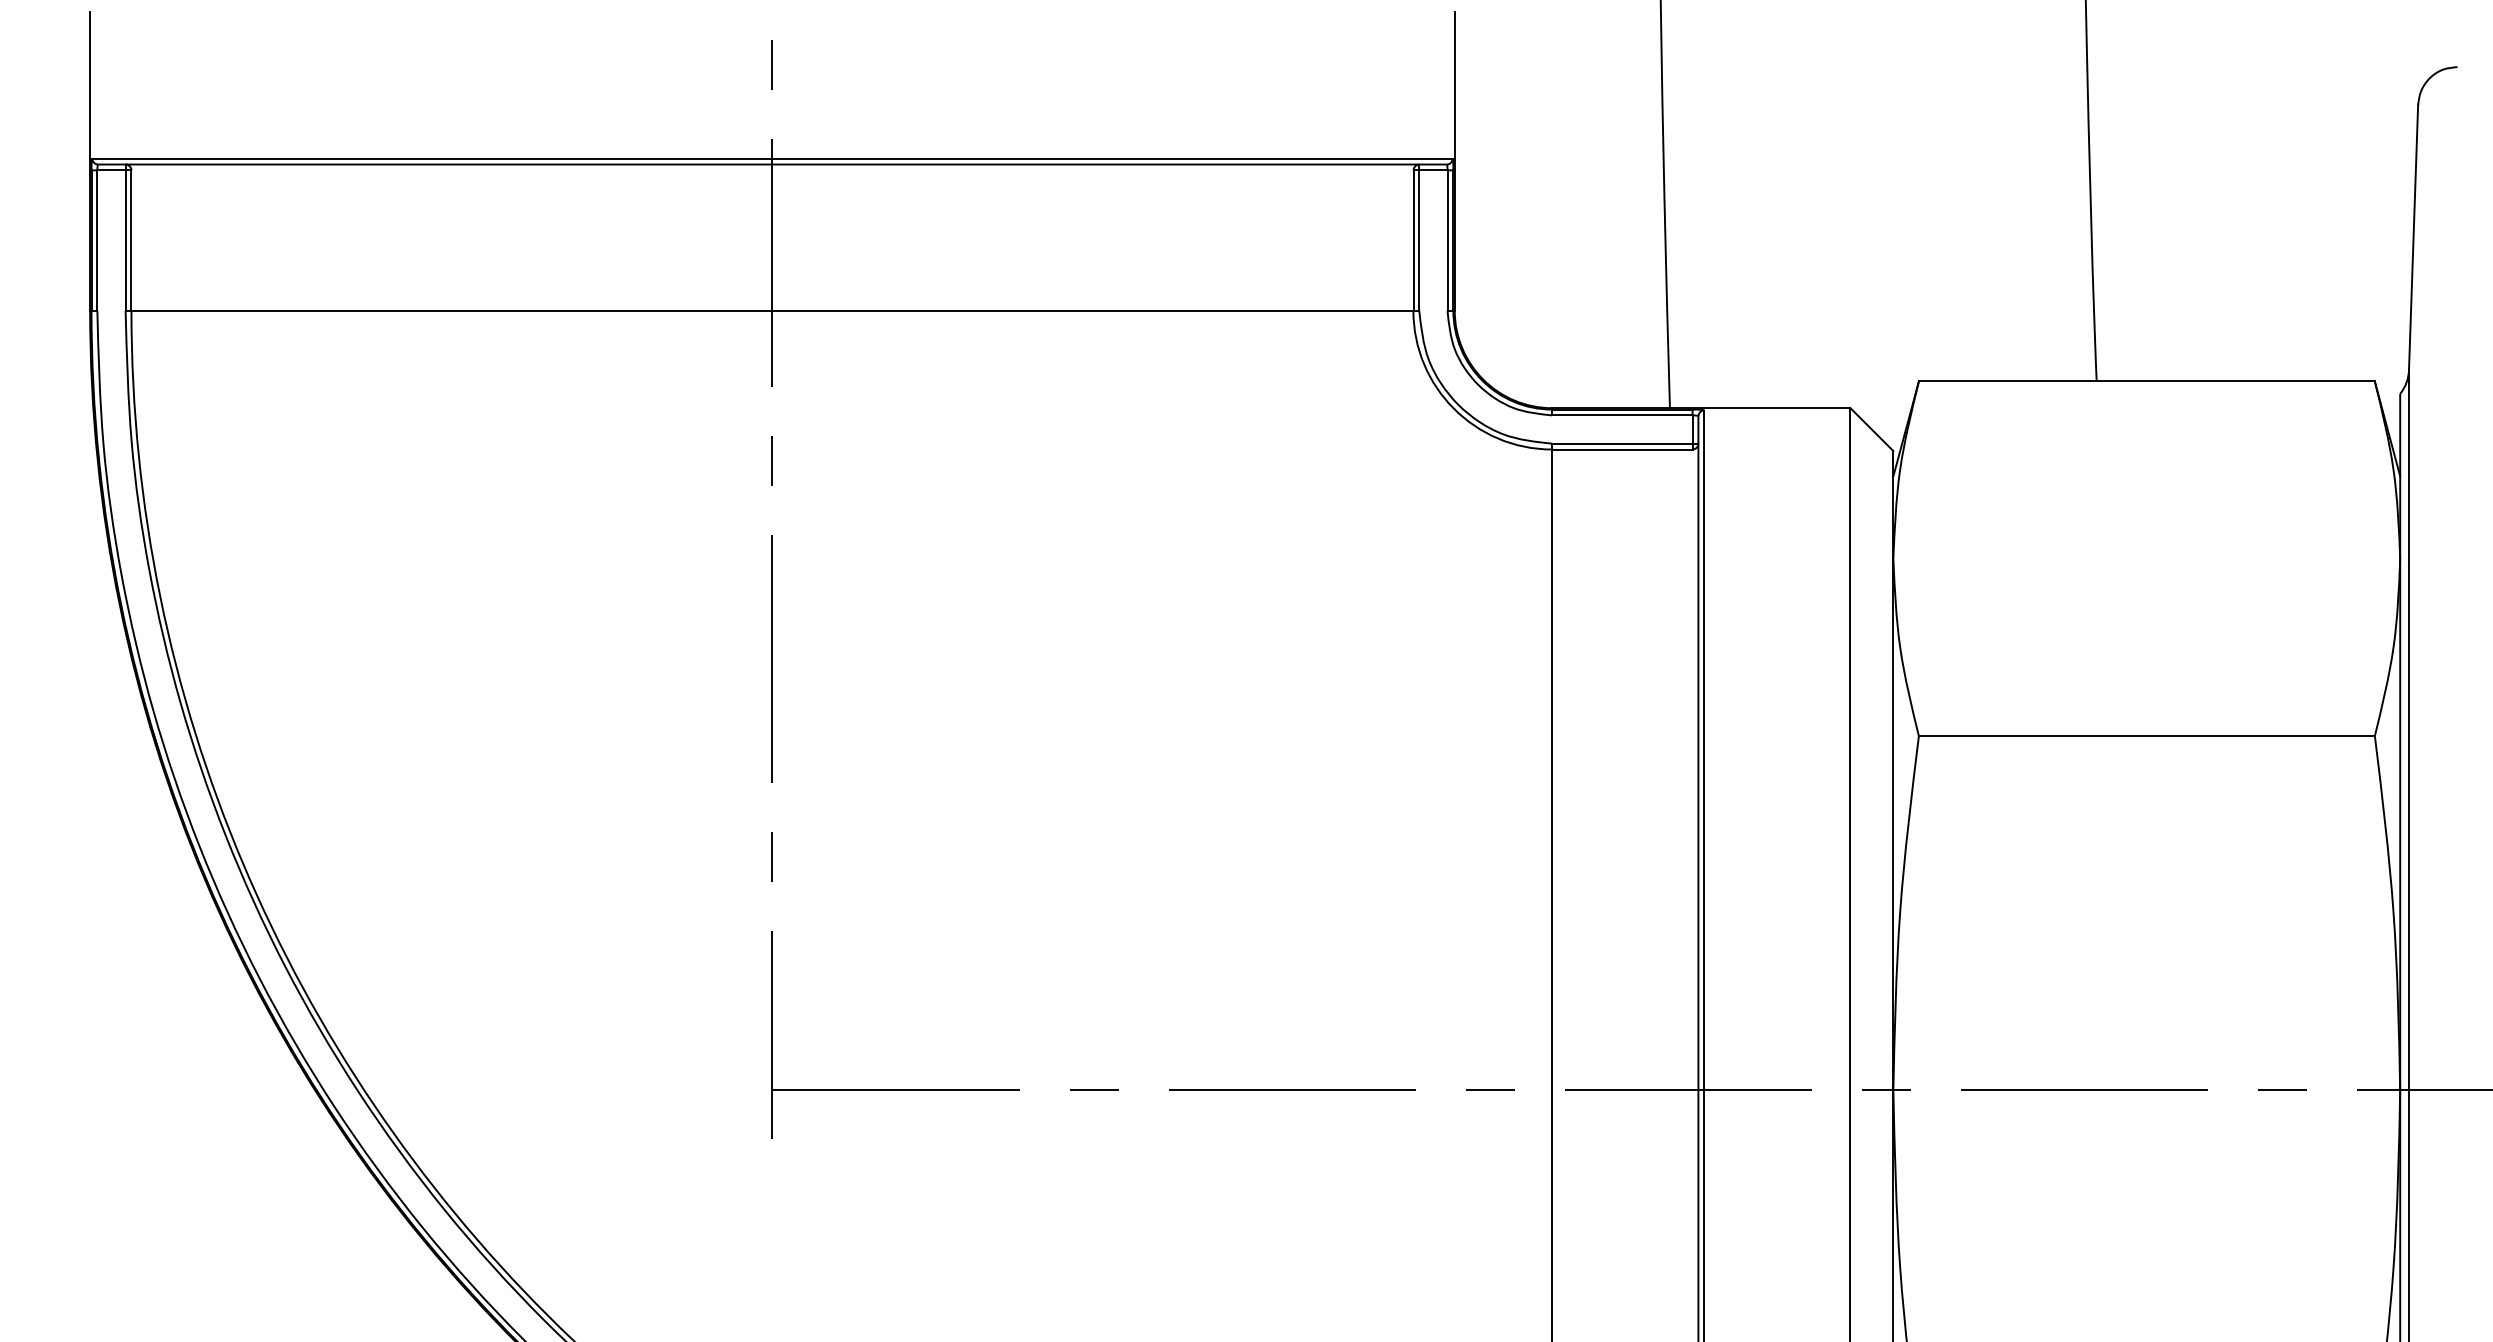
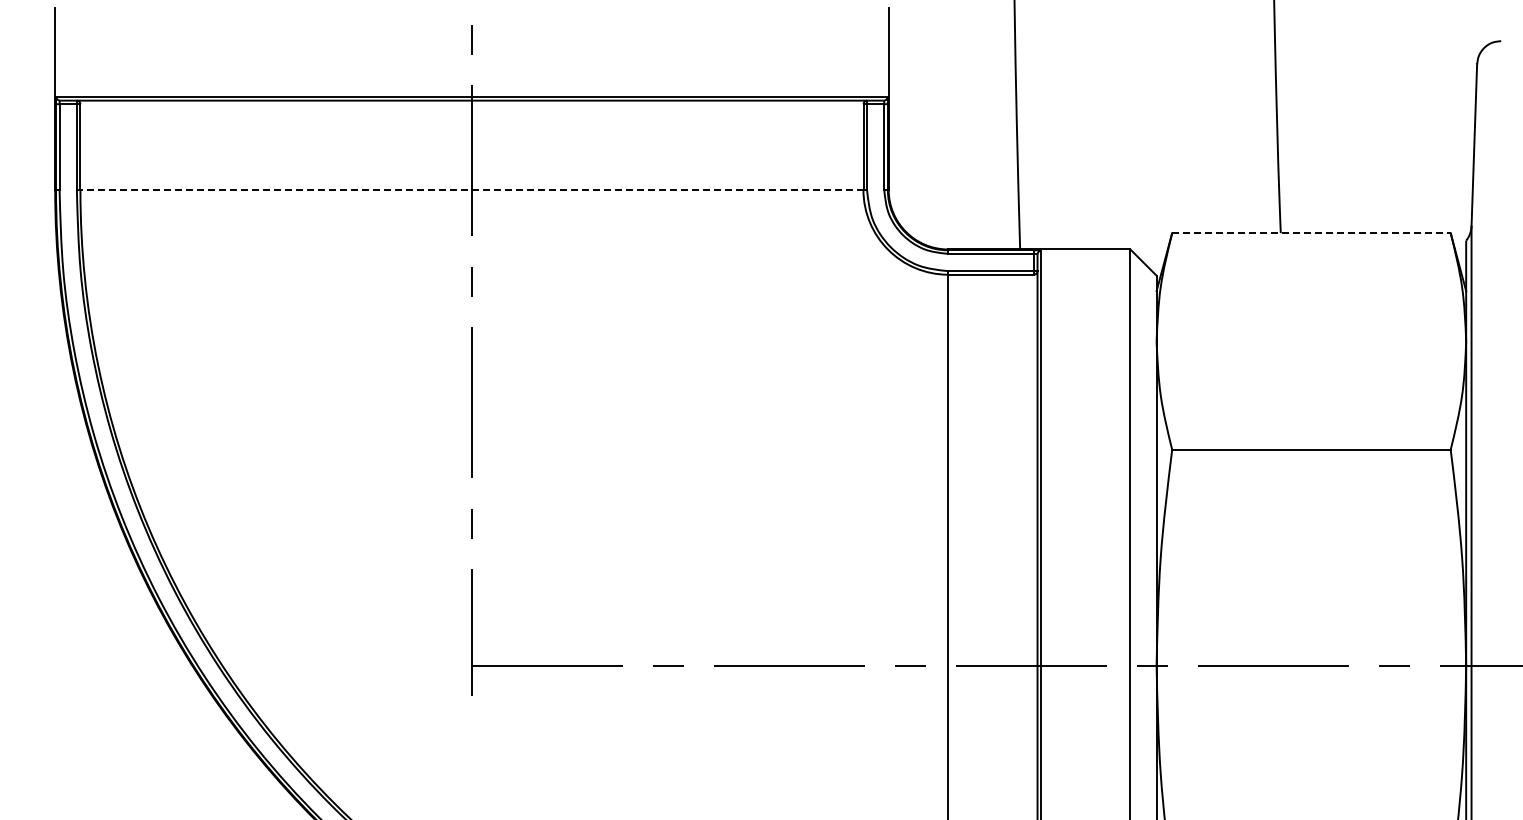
line: (773, 309) -> (472, 189), solid -> dashed
line: (2146, 382) -> (1311, 233), solid -> dashed

